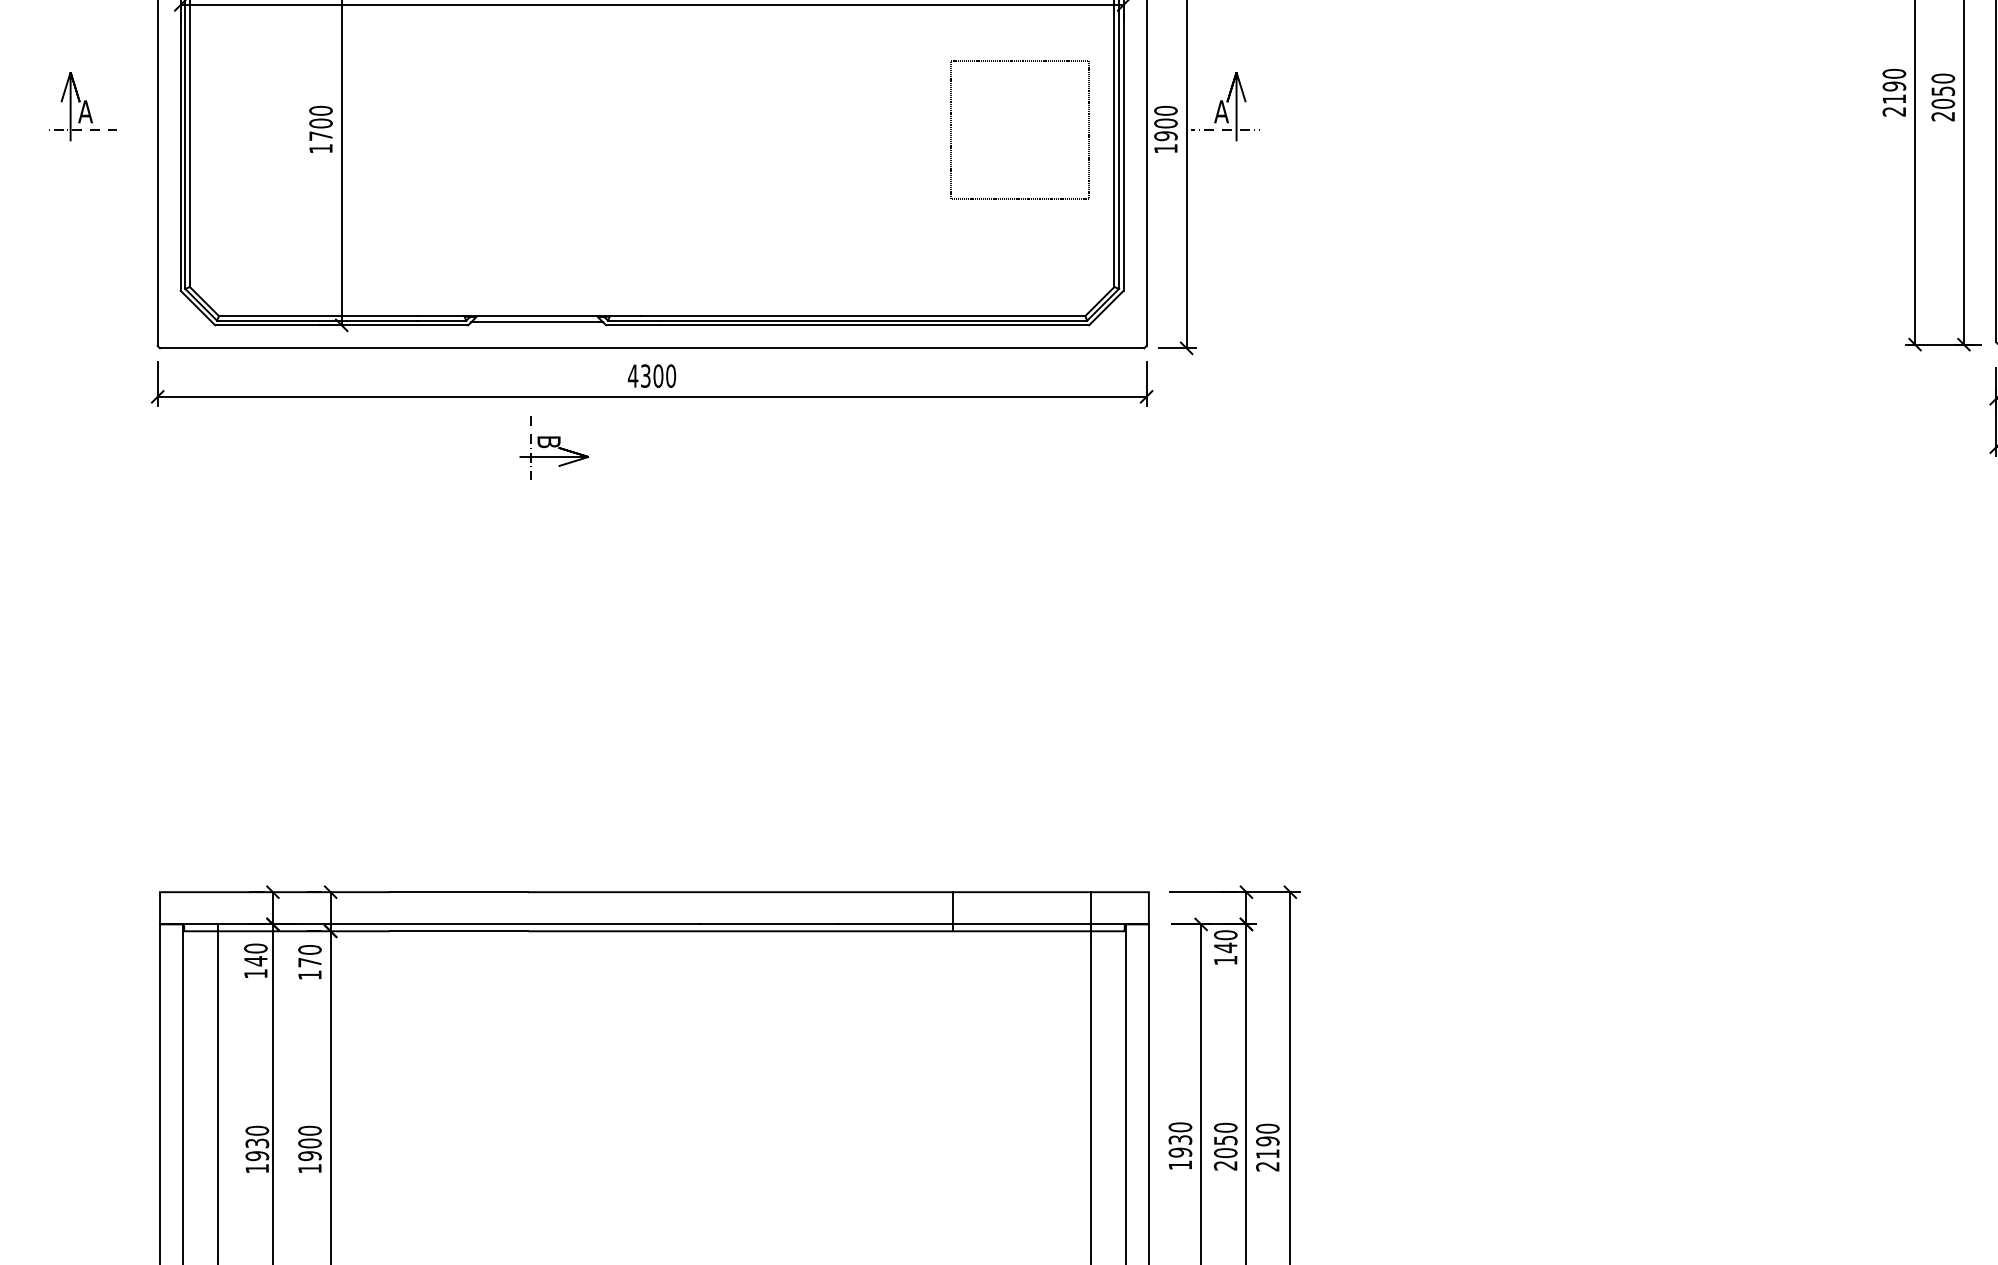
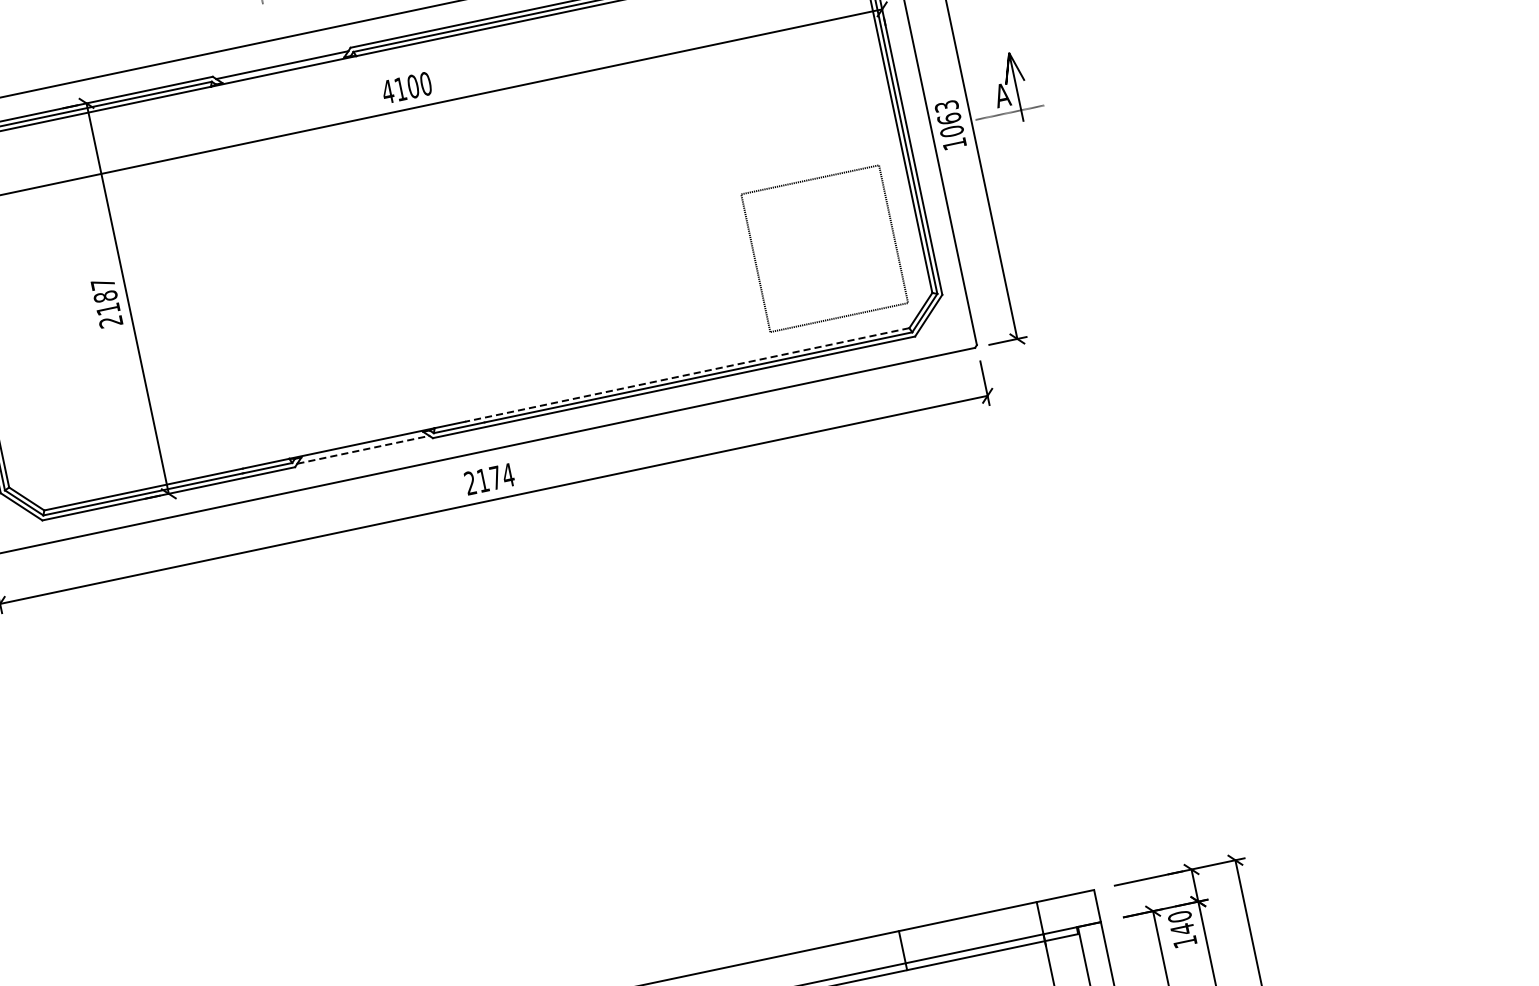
text: (1165, 123) -> (948, 118), 1900 -> 1063
text: (320, 129) -> (106, 302), 1700 -> 2187
part: (951, 129) -> (756, 262), moved
line: (862, 316) -> (687, 375), solid -> dashed
line: (537, 322) -> (363, 449), solid -> dashed
text: (651, 375) -> (488, 478), 4300 -> 2174
part: (553, 447) -> (406, 571), removed

